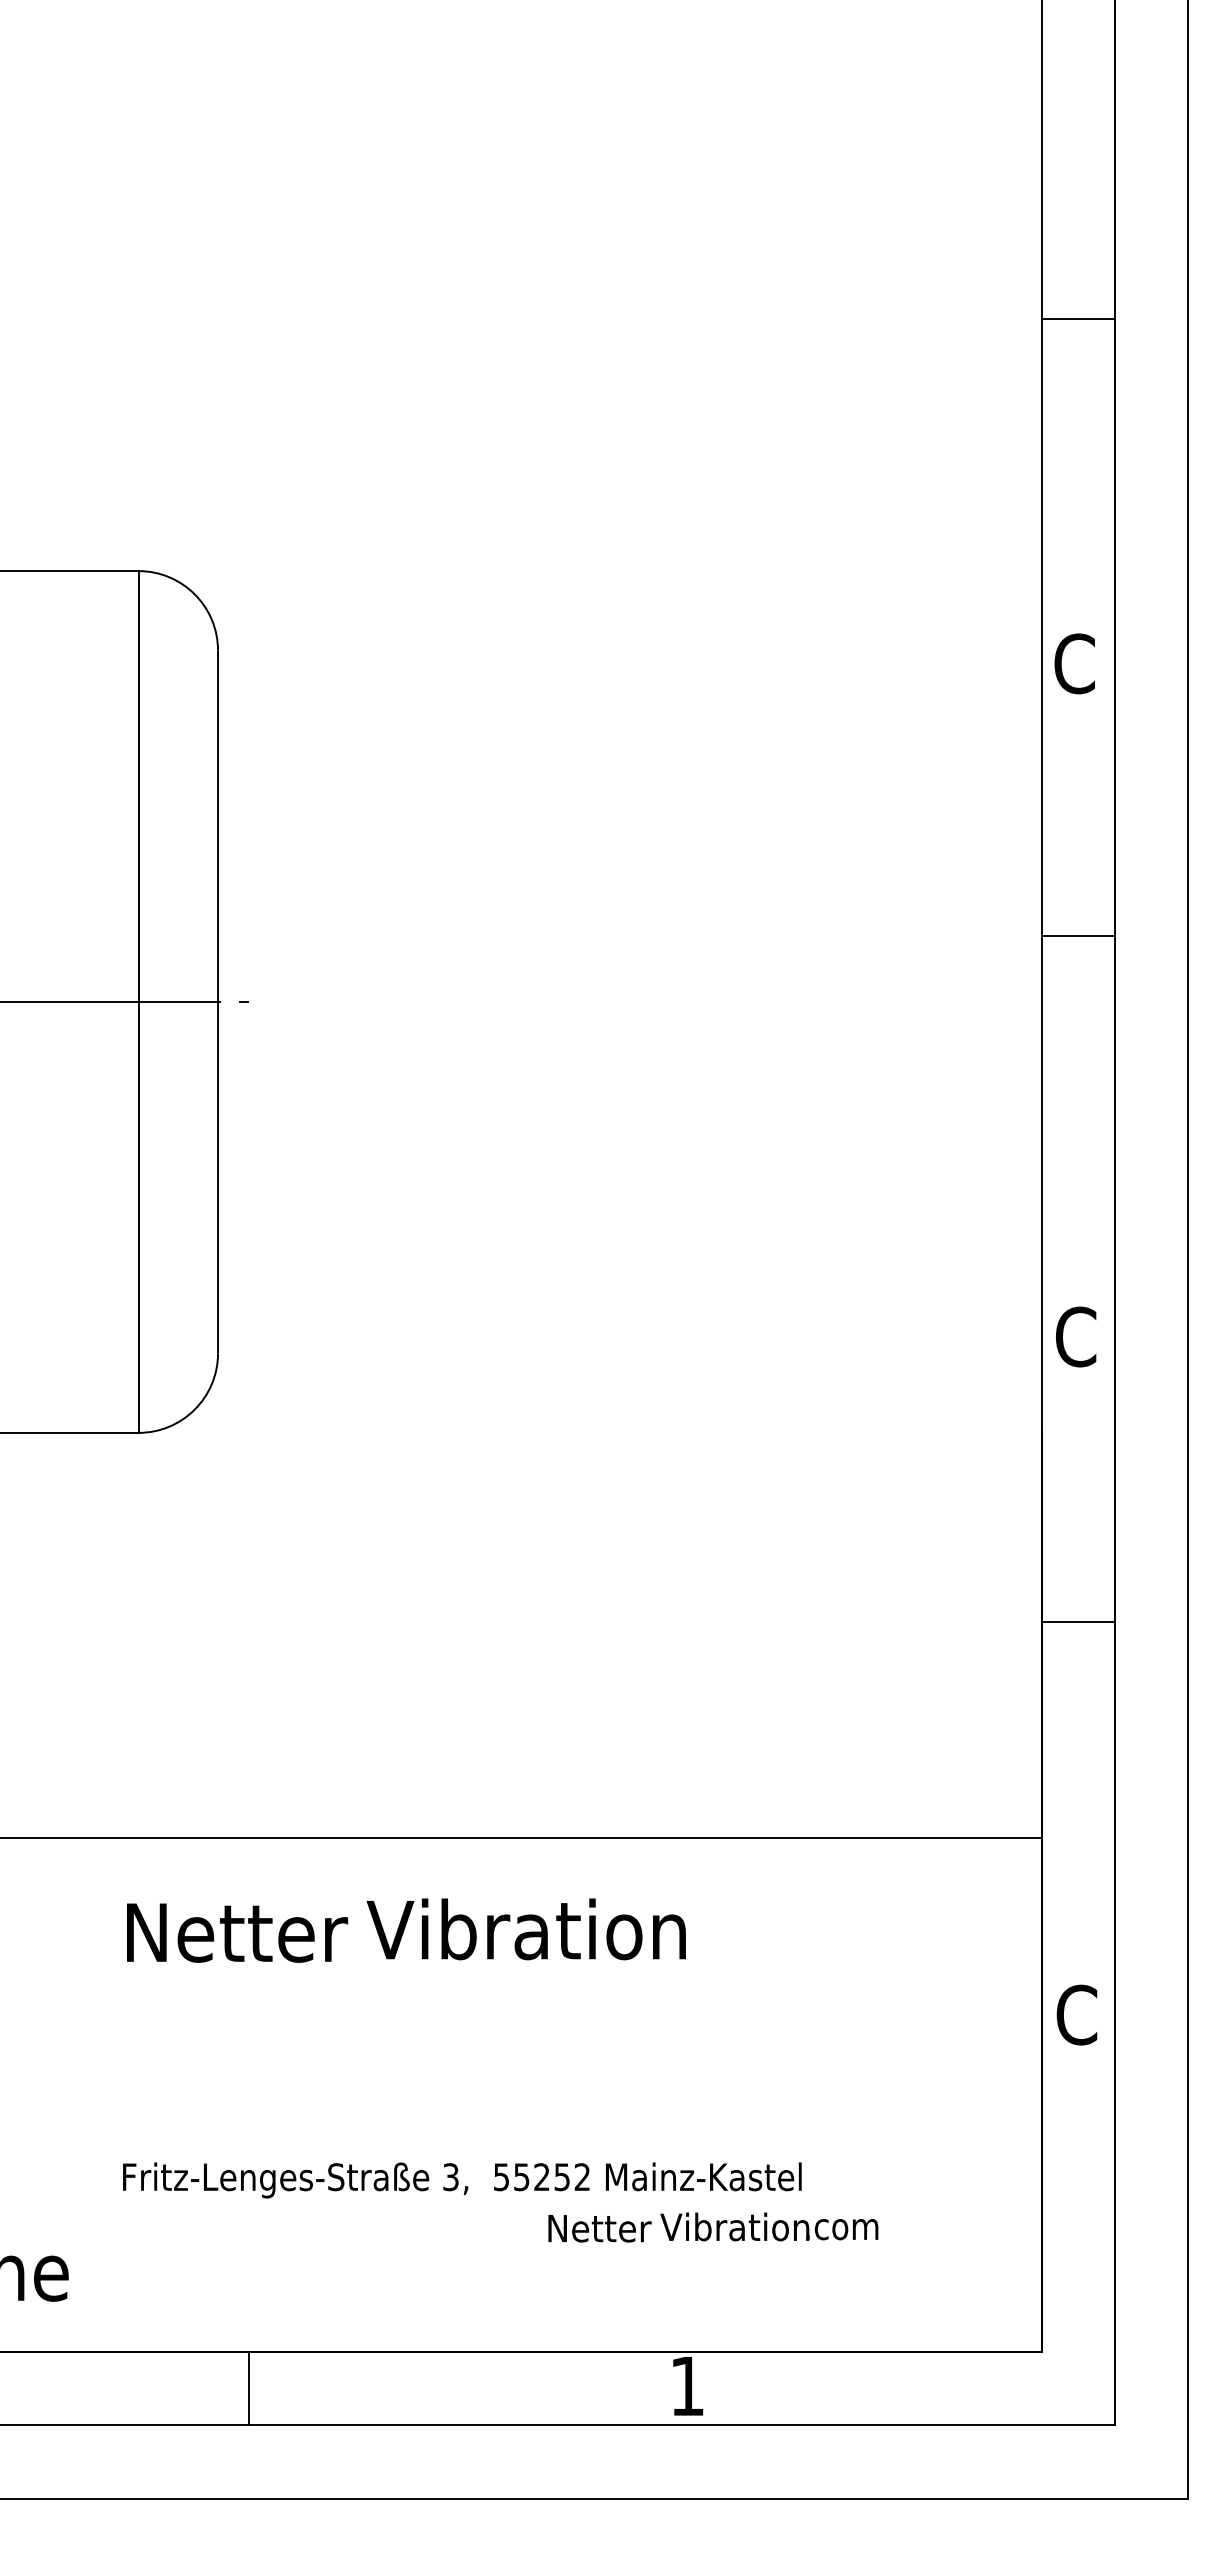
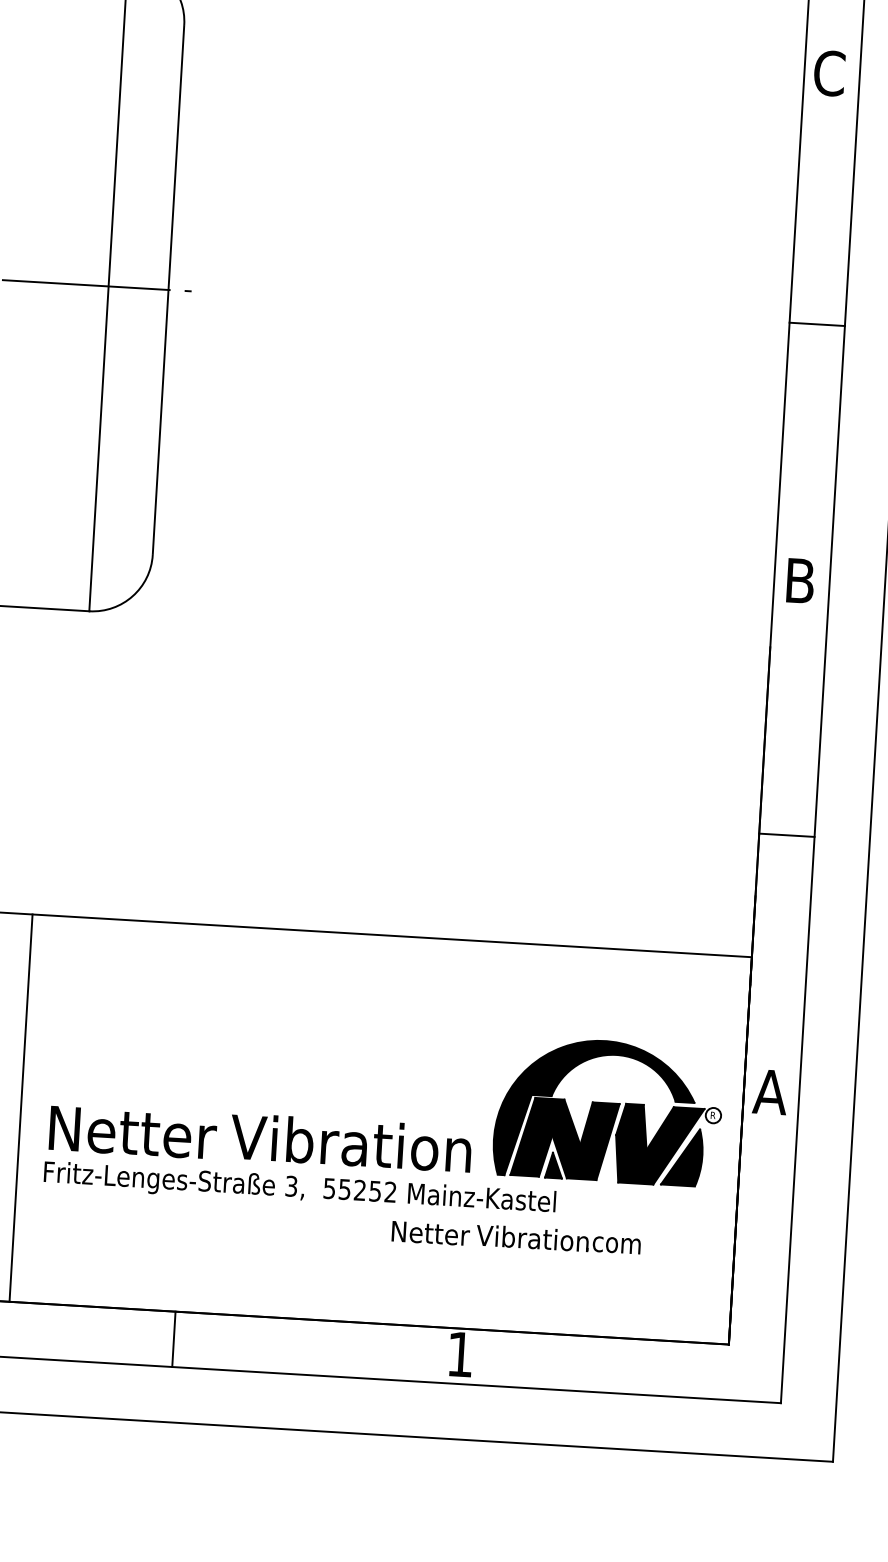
line: (1077, 936) -> (816, 324), moved
text: (1076, 1336) -> (800, 580), C -> B
line: (1077, 1622) -> (786, 835), moved
text: (406, 1930) -> (260, 1138), moved
text: (1076, 2014) -> (770, 1091), C -> A
part: (864, 2053) -> (608, 1111), added
line: (87, 2094) -> (21, 1107), added
text: (713, 2227) -> (516, 1237), moved
line: (248, 2388) -> (173, 1339), moved

